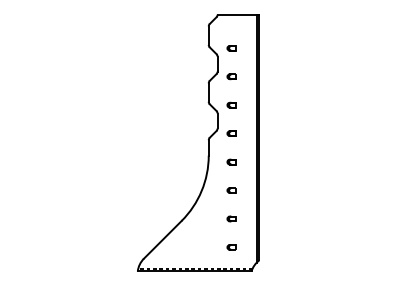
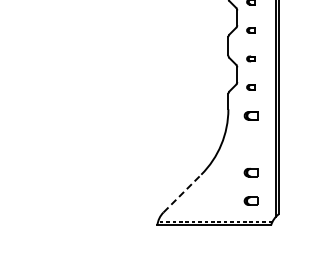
part: (231, 161) -> (251, 115), size x1.6
part: (231, 190) -> (251, 144), removed
part: (231, 218) -> (251, 172), size x1.6
line: (162, 239) -> (182, 193), solid -> dashed
part: (231, 247) -> (251, 201), size x1.6

